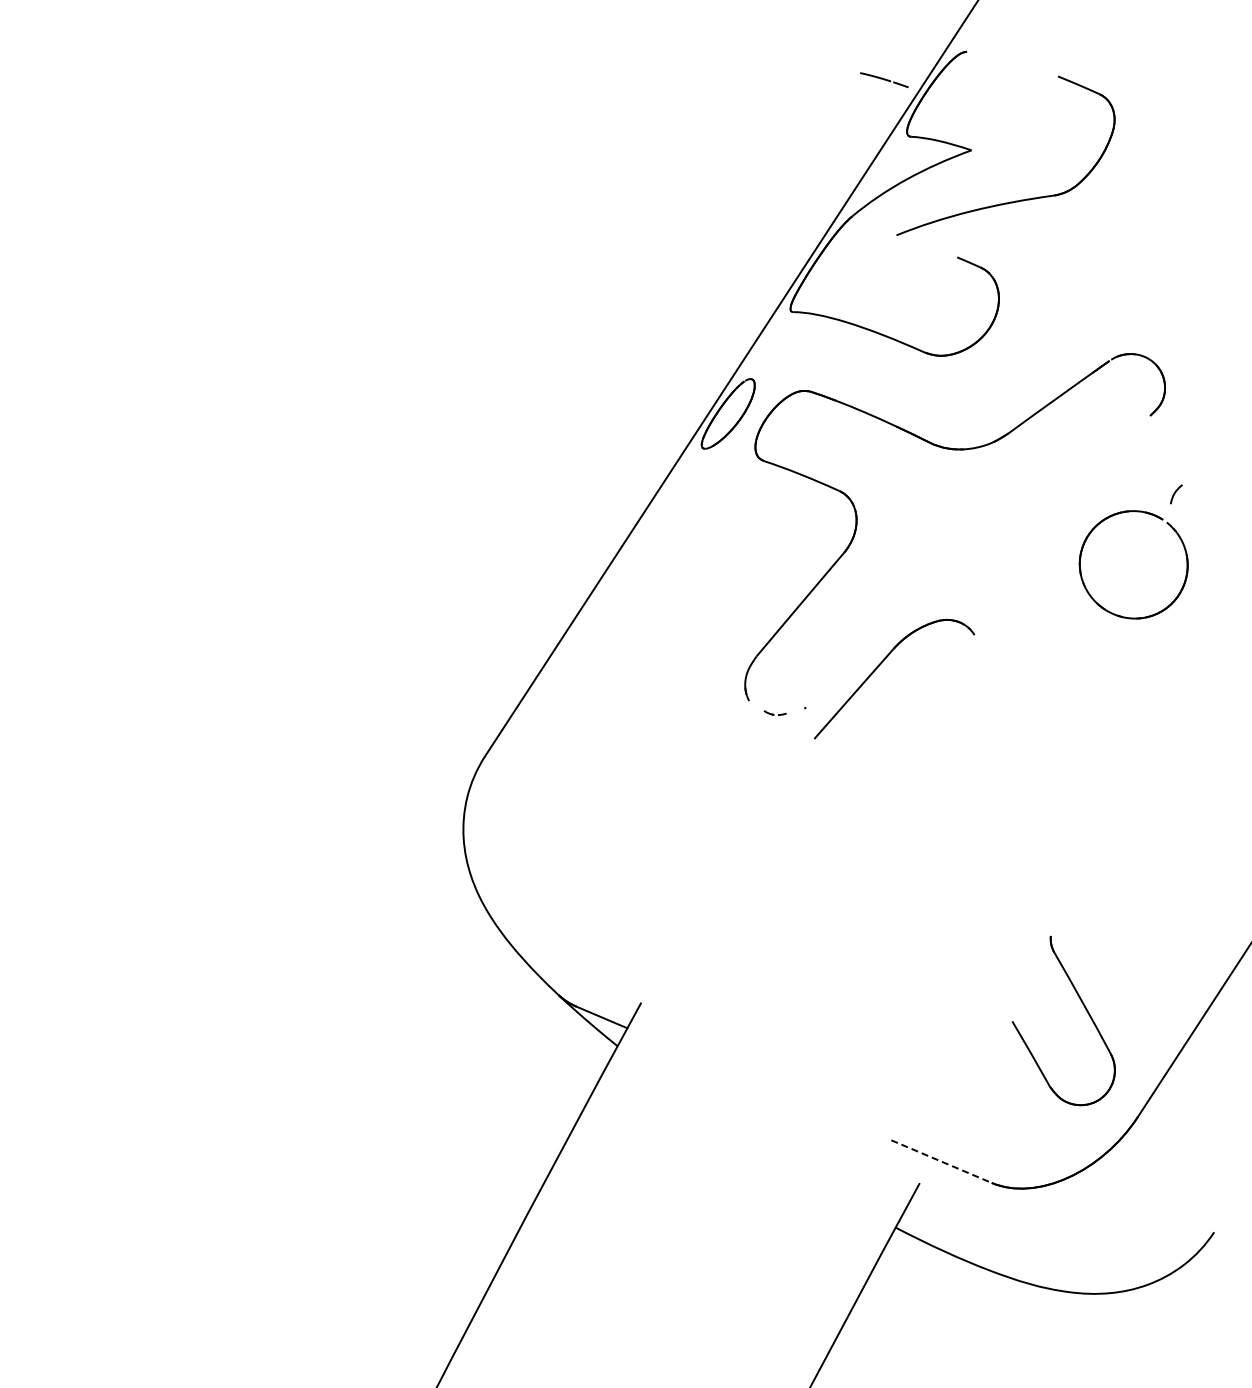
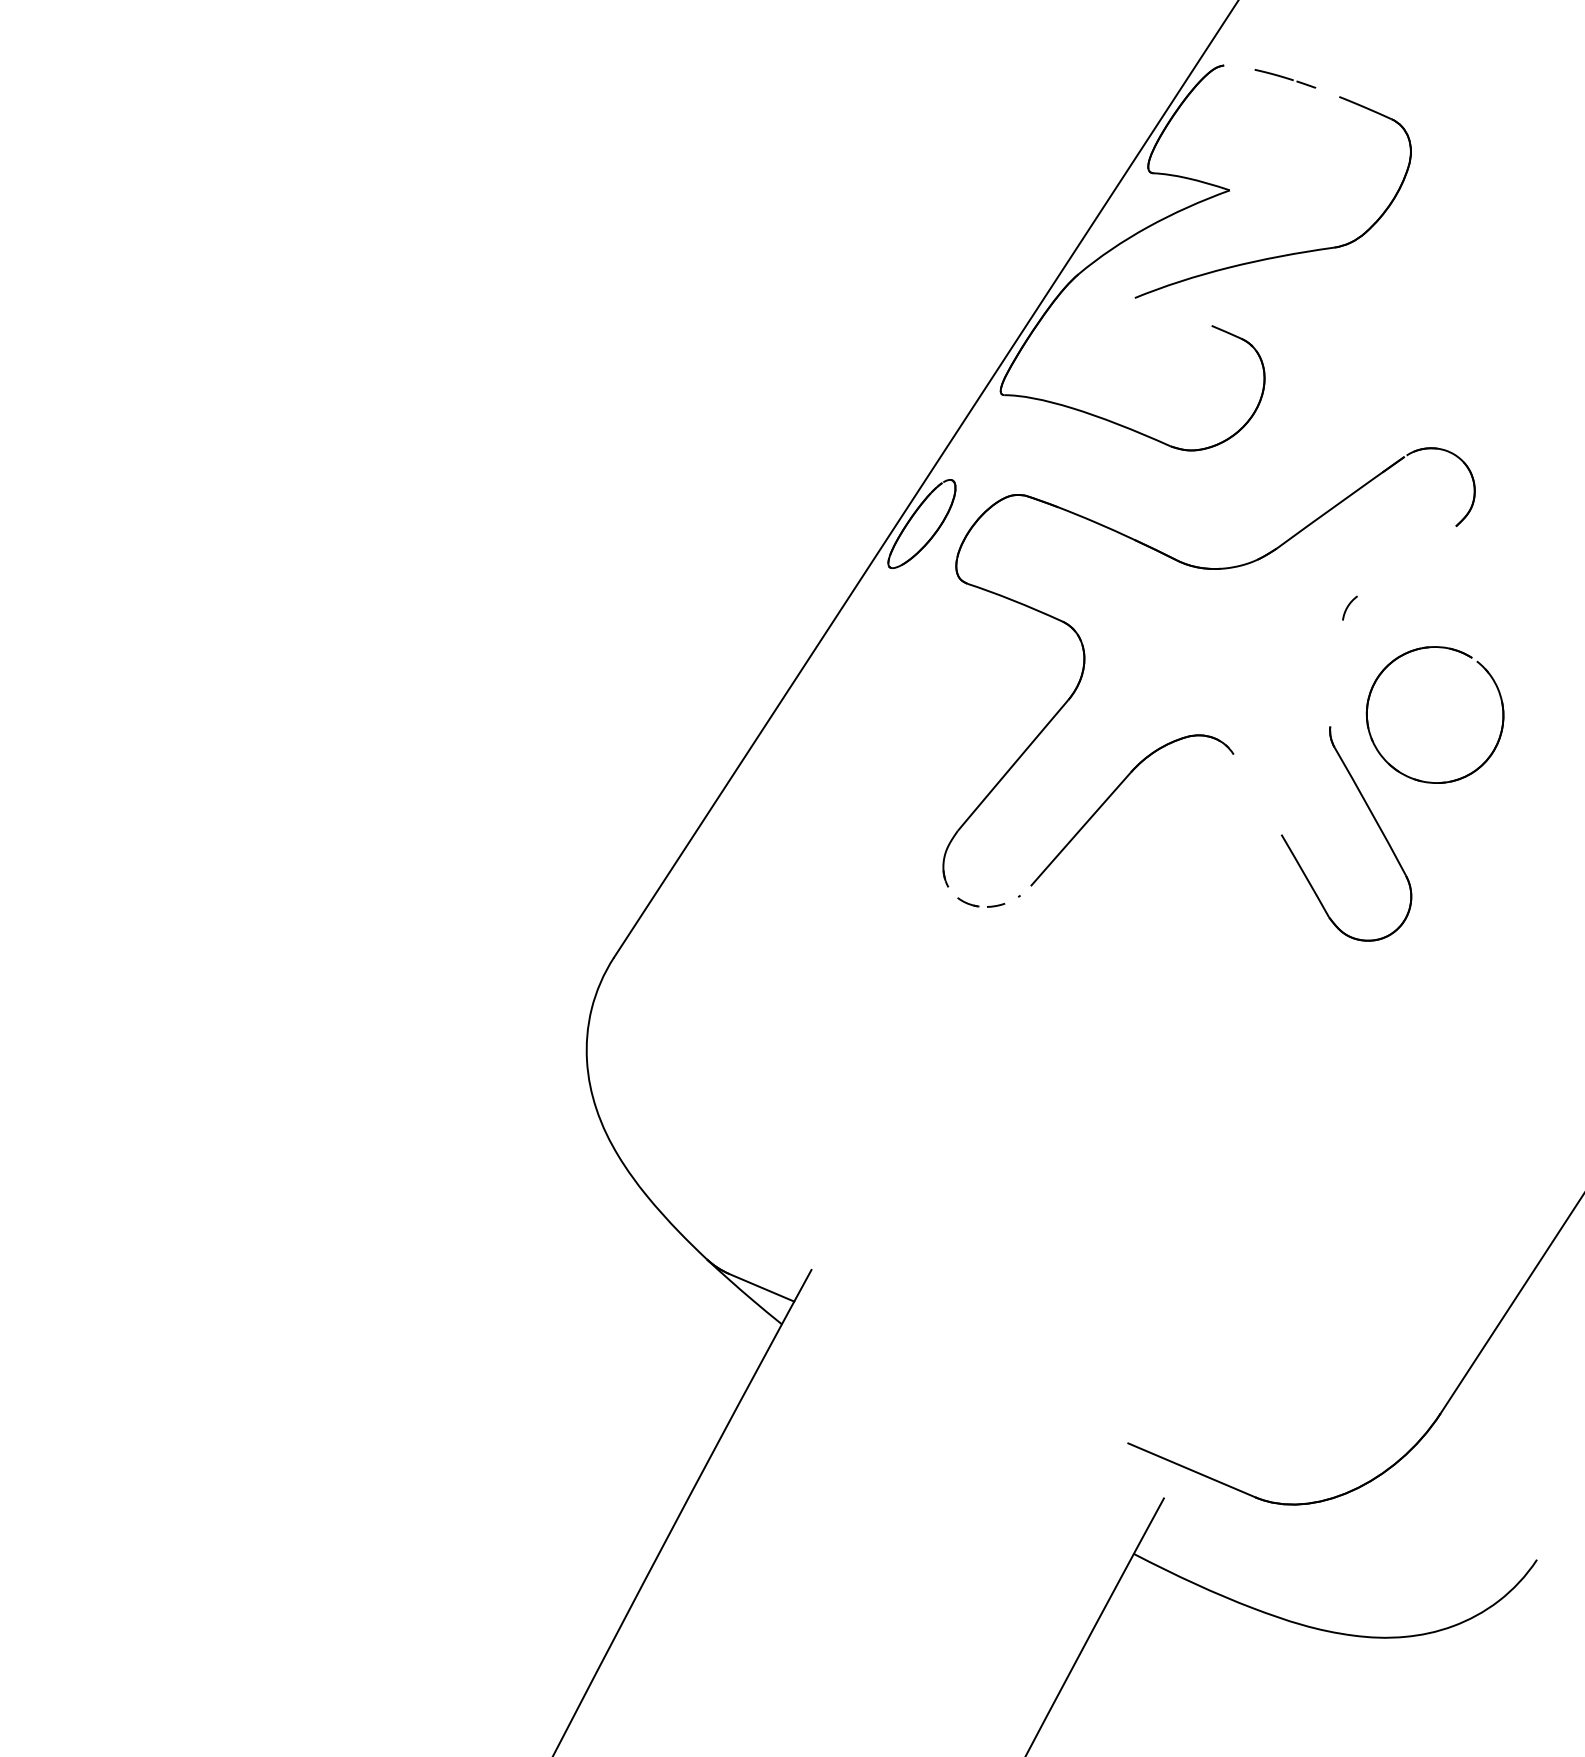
part: (884, 79) -> (1285, 77), moved
curve: (1175, 494) -> (1348, 608), moved
part: (880, 665) -> (1114, 793), moved
part: (775, 712) -> (981, 901), size x1.67
part: (1084, 1008) -> (1372, 818), moved
line: (941, 1161) -> (1191, 1470), dashed -> solid

